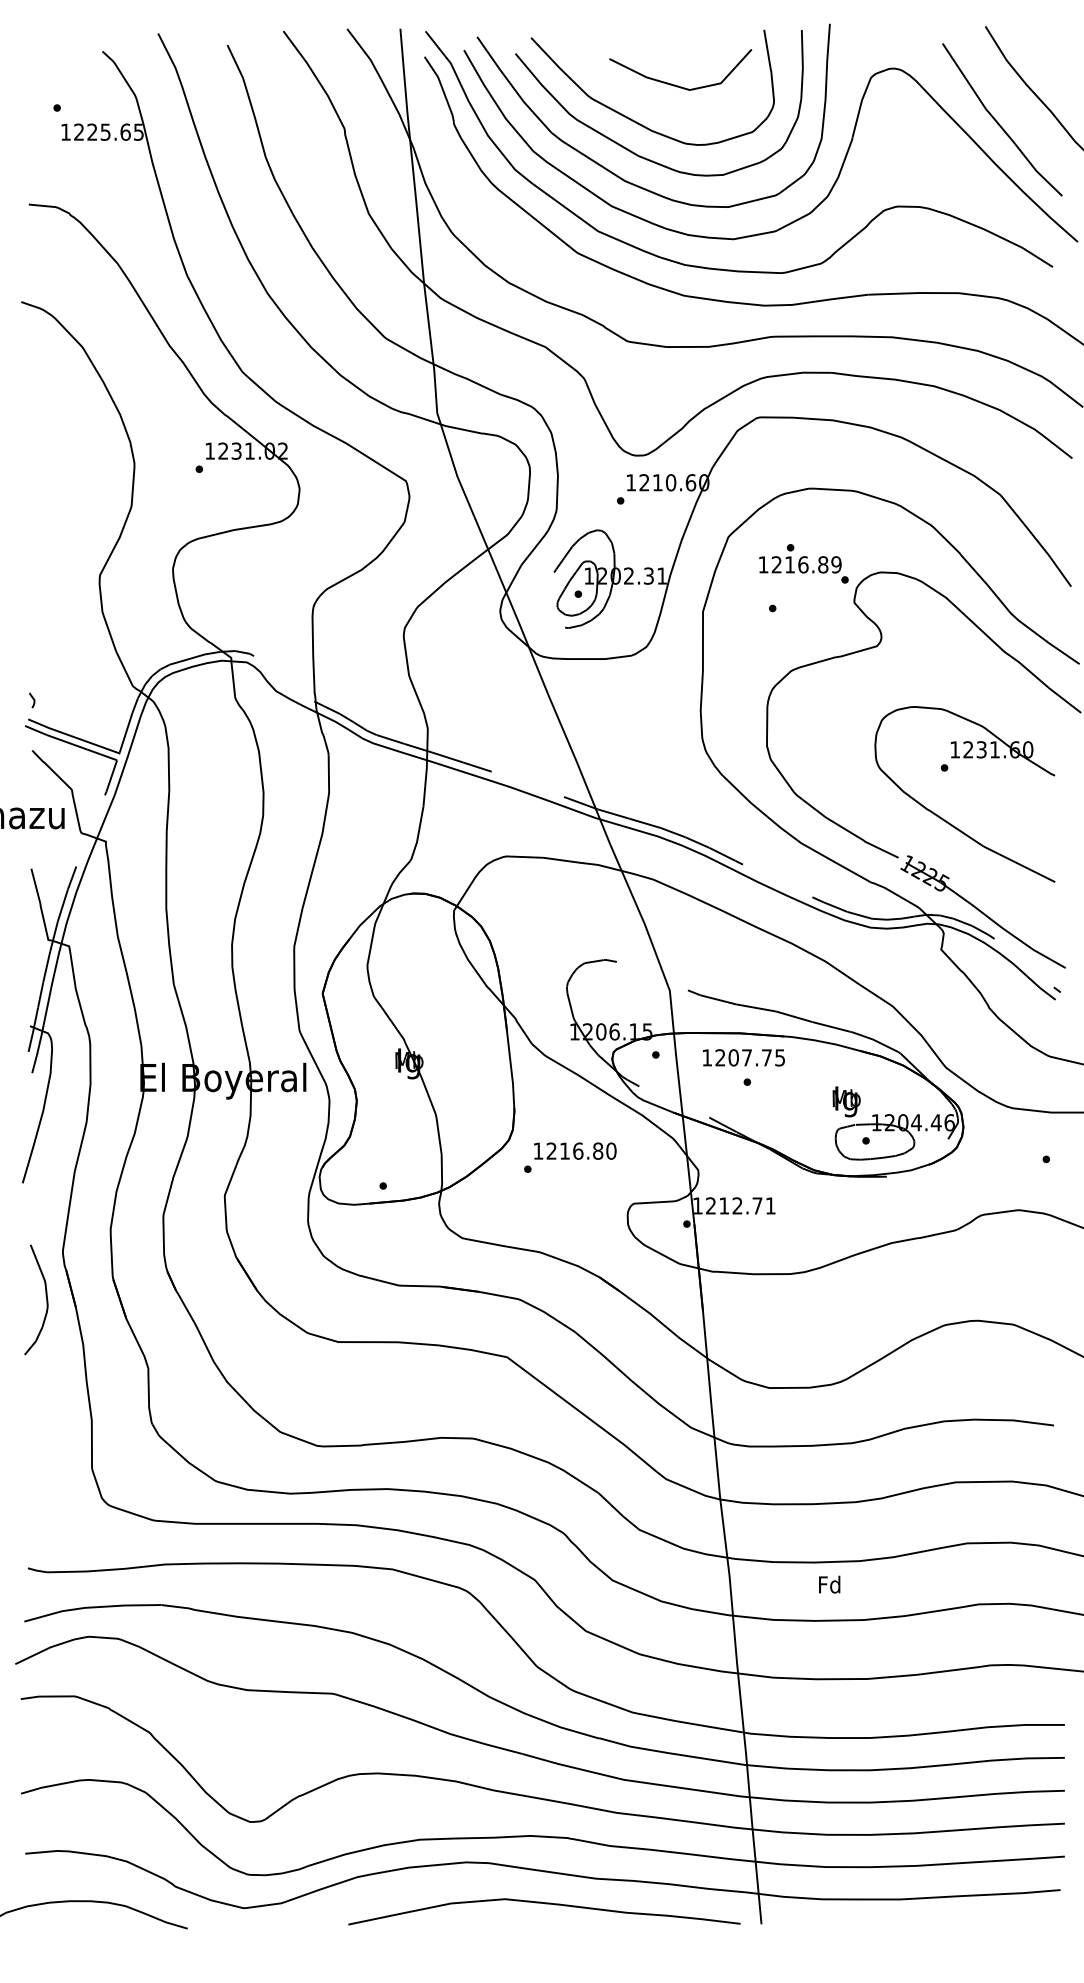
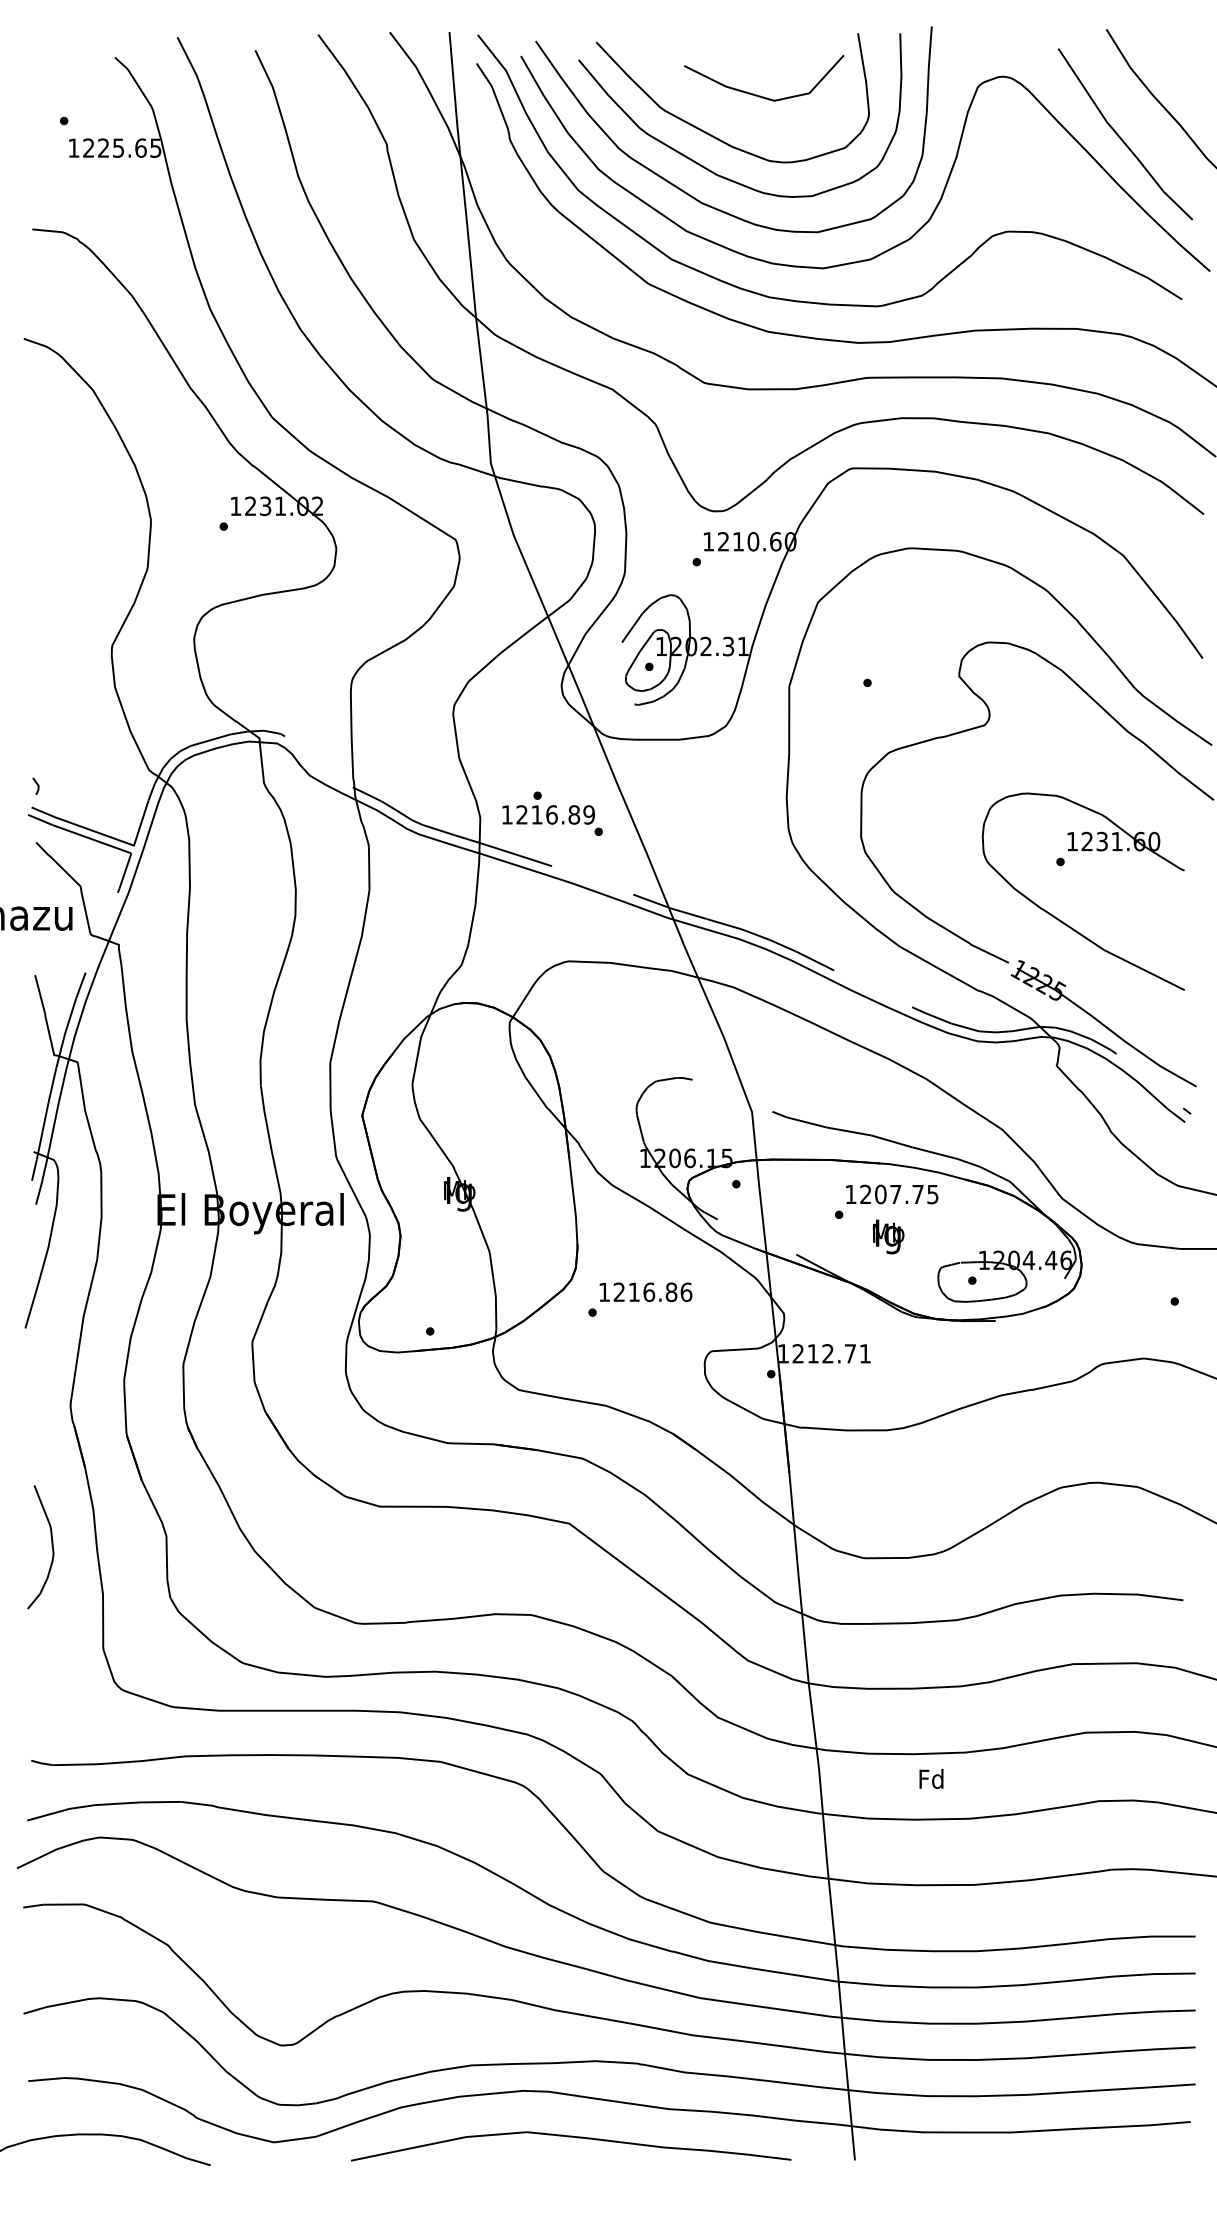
text: (803, 563) -> (552, 813), moved
text: (744, 1057) -> (892, 1194), moved
text: (846, 1101) -> (888, 1236), moved
text: (611, 1150) -> (686, 1291), 1216.80 -> 1216.86
curve: (45, 1298) -> (51, 1545), moved
curve: (544, 1903) -> (571, 2137), moved

